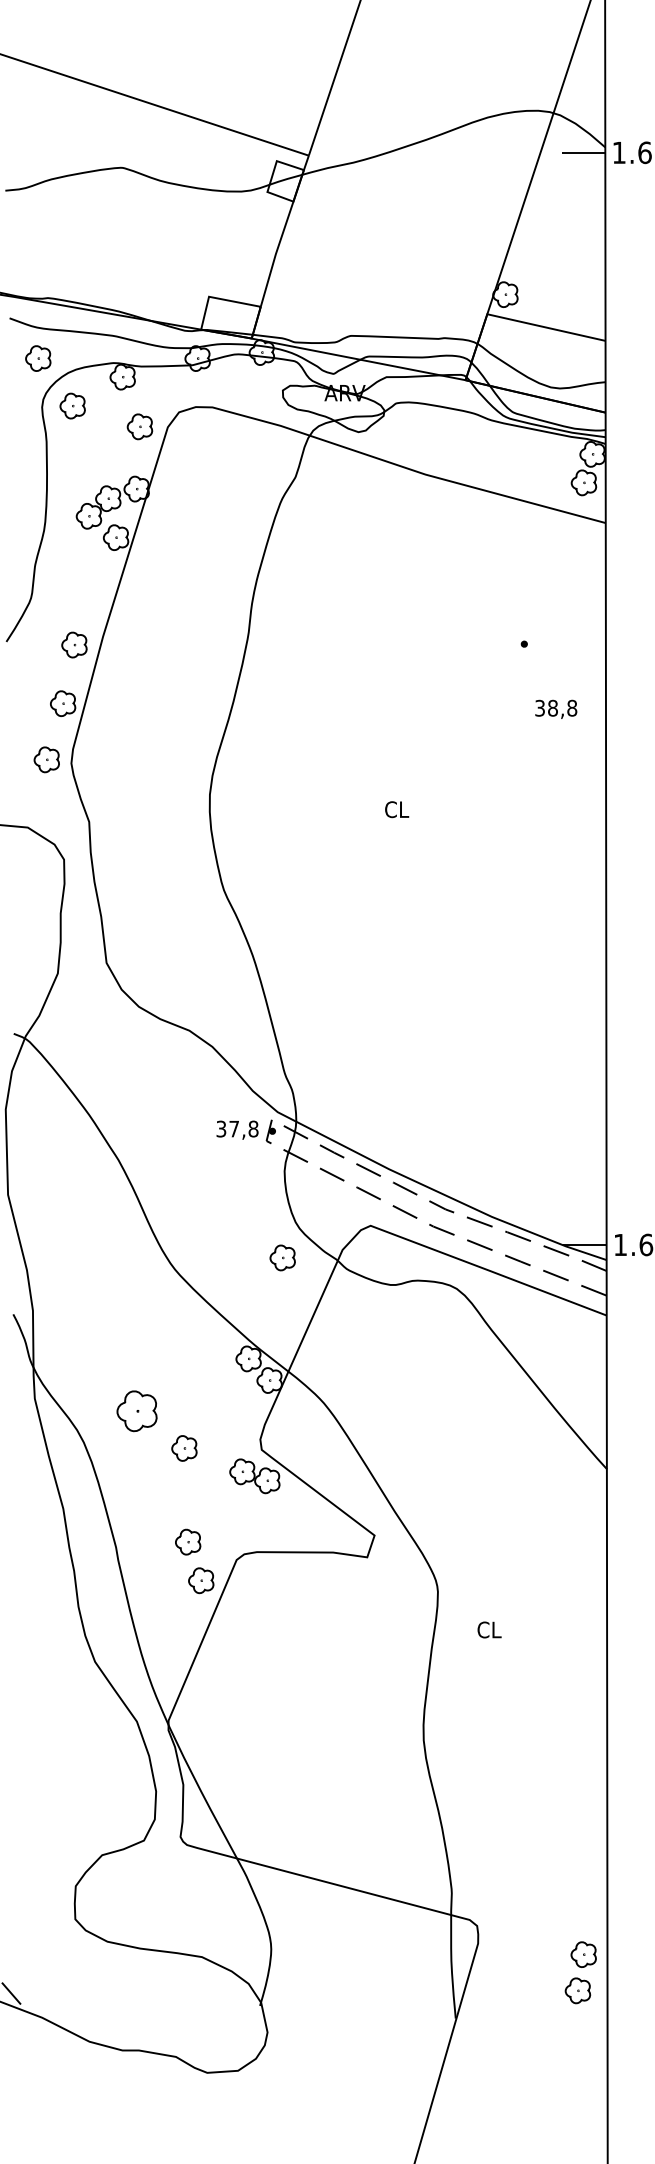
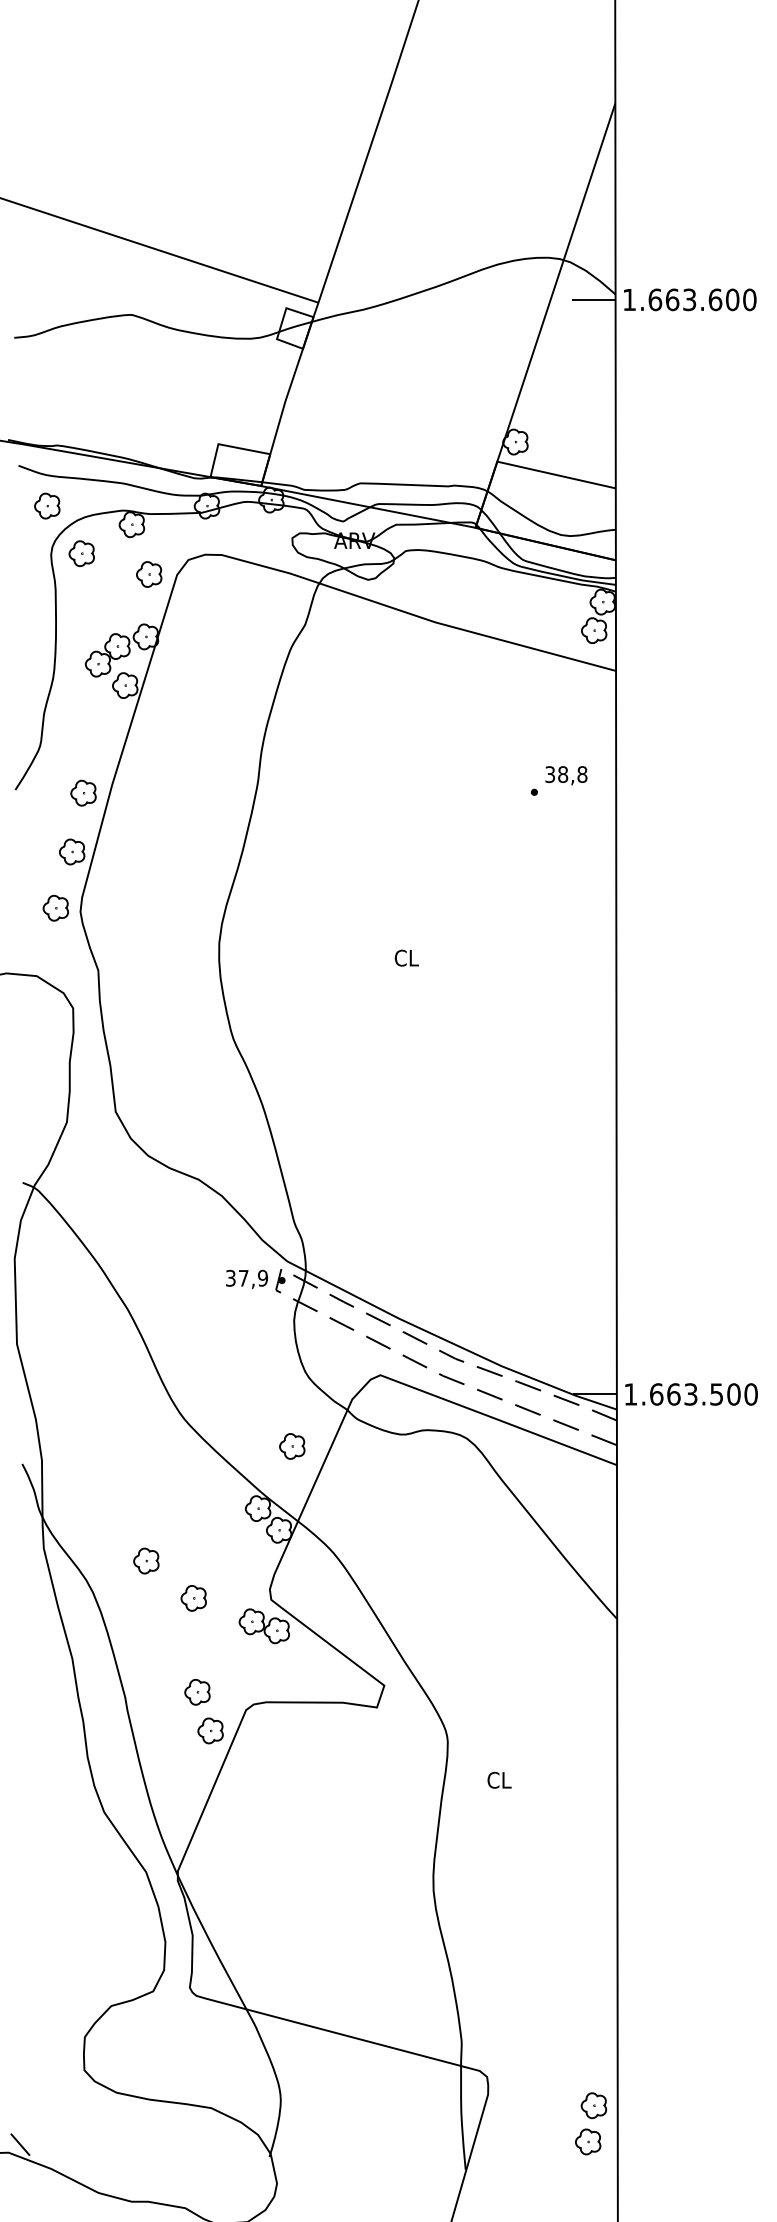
text: (556, 709) -> (566, 775), moved
text: (254, 1129) -> (263, 1278), 37,8 -> 37,9
part: (282, 1257) -> (292, 1446), moved
part: (137, 1410) -> (146, 1560), size x0.62

